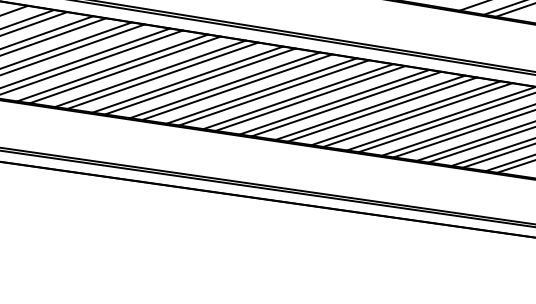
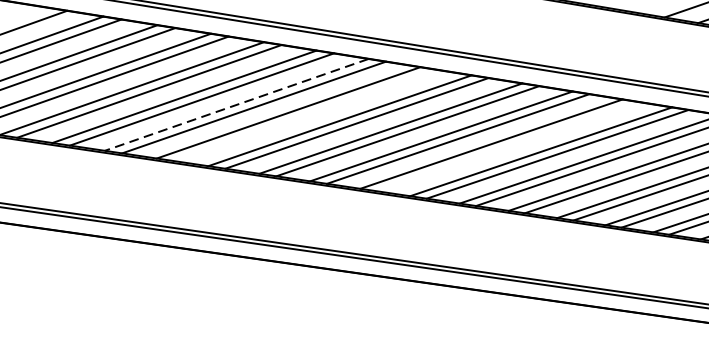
line: (150, 73) -> (236, 104), solid -> dashed
line: (200, 81) -> (305, 115), removed
line: (346, 103) -> (507, 145), removed

